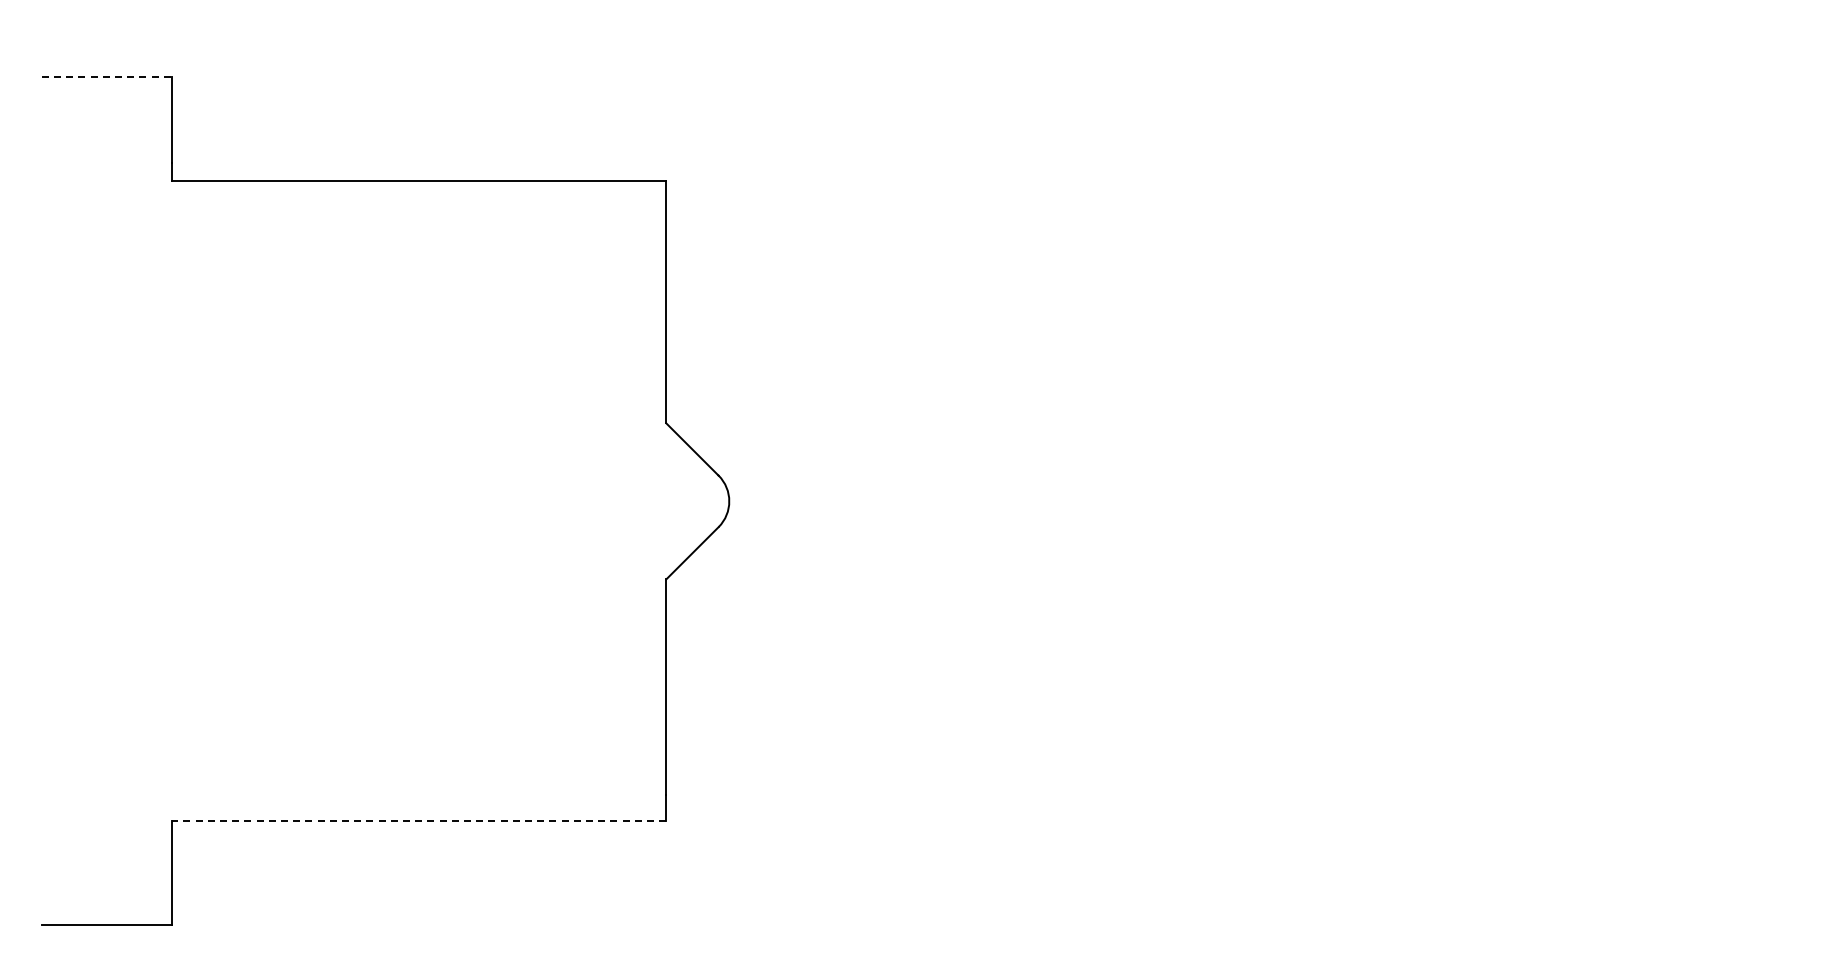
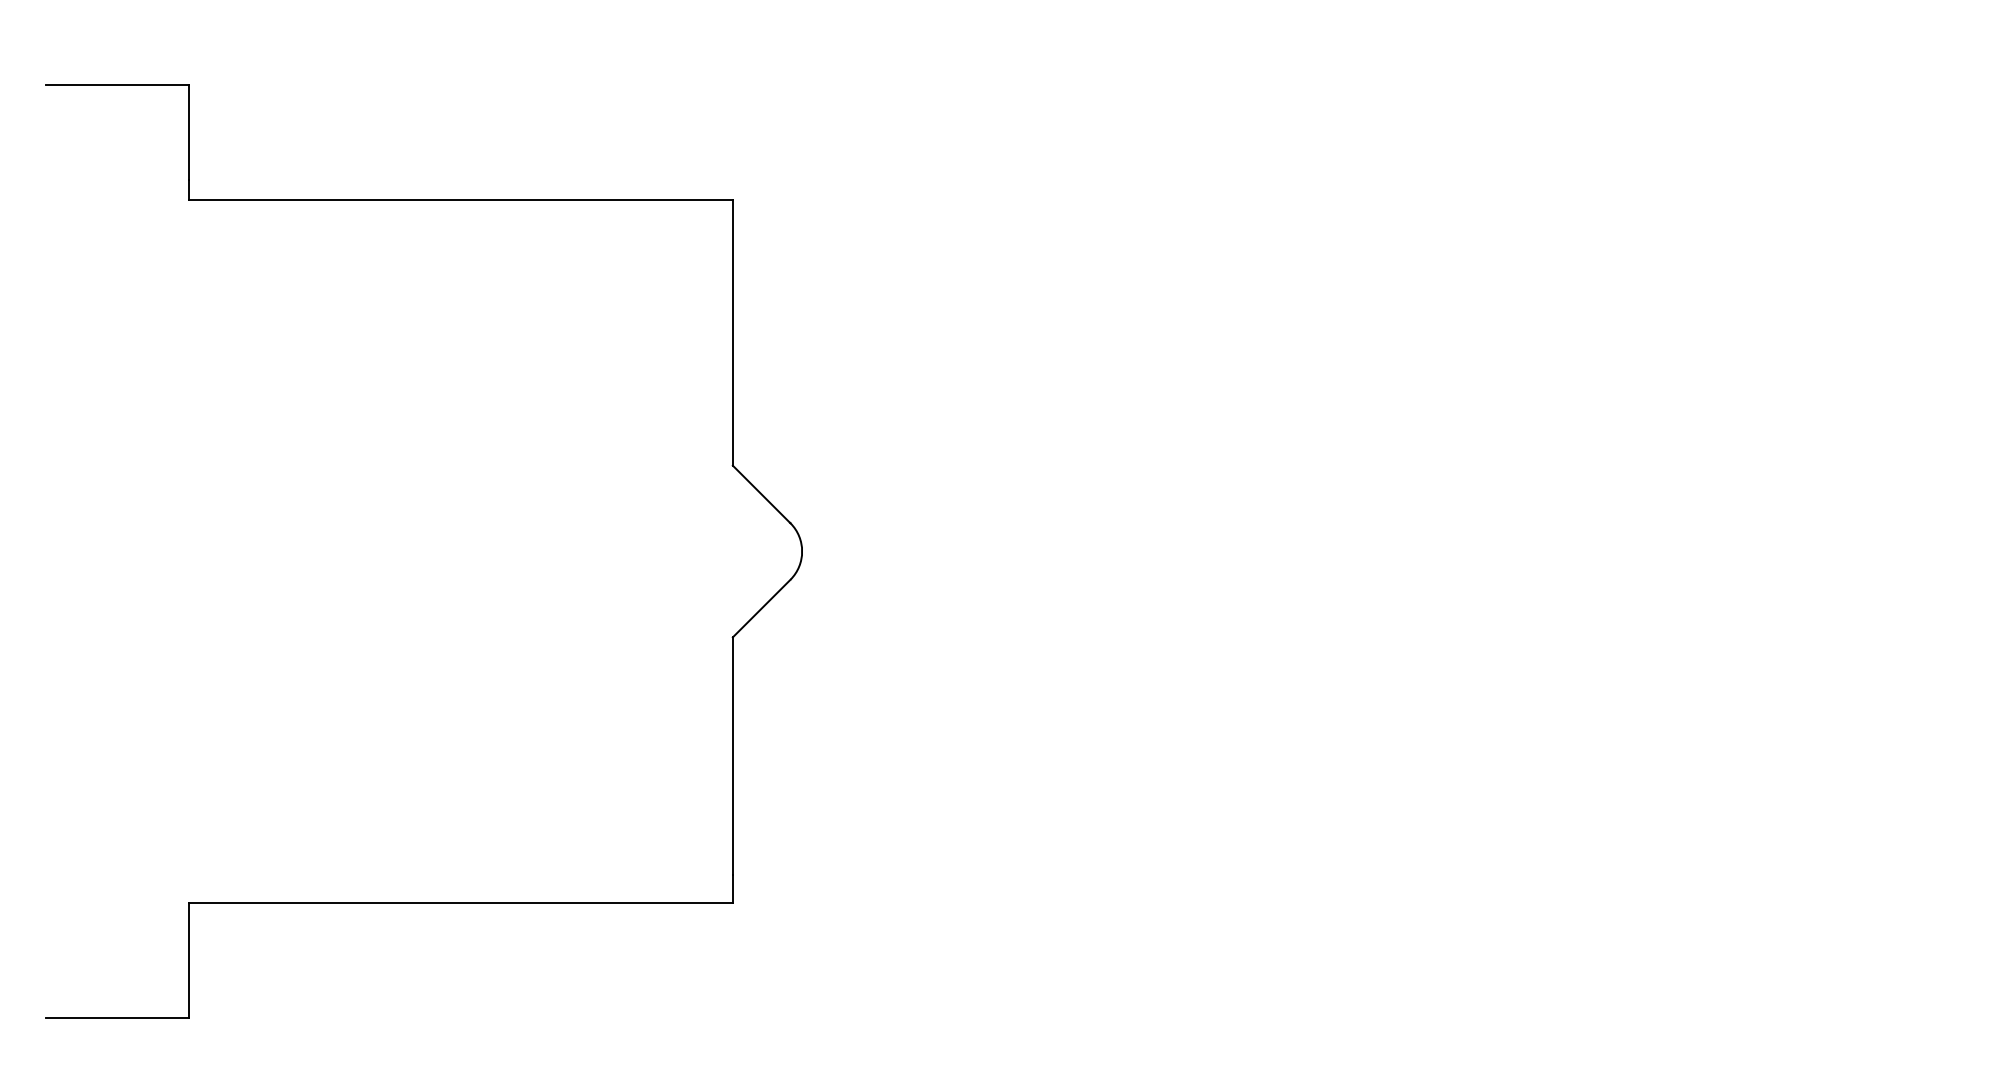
line: (107, 77) -> (118, 85), dashed -> solid
line: (418, 821) -> (460, 903), dashed -> solid

